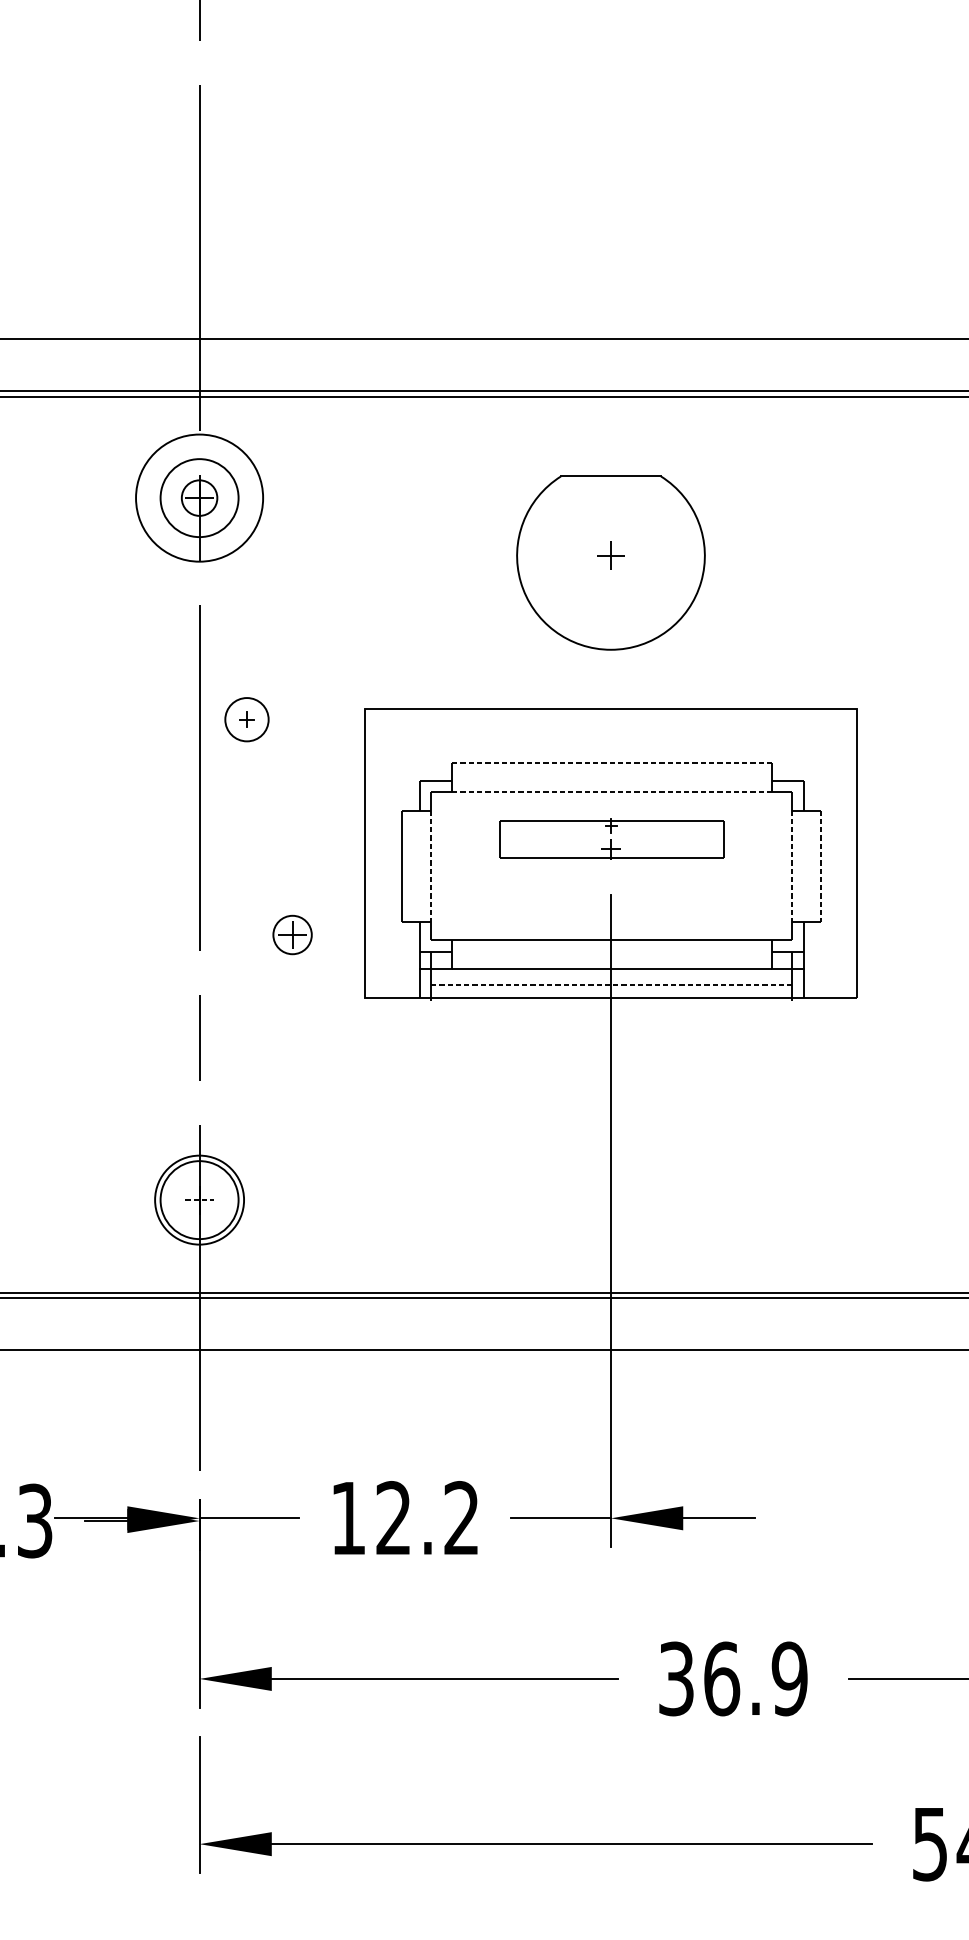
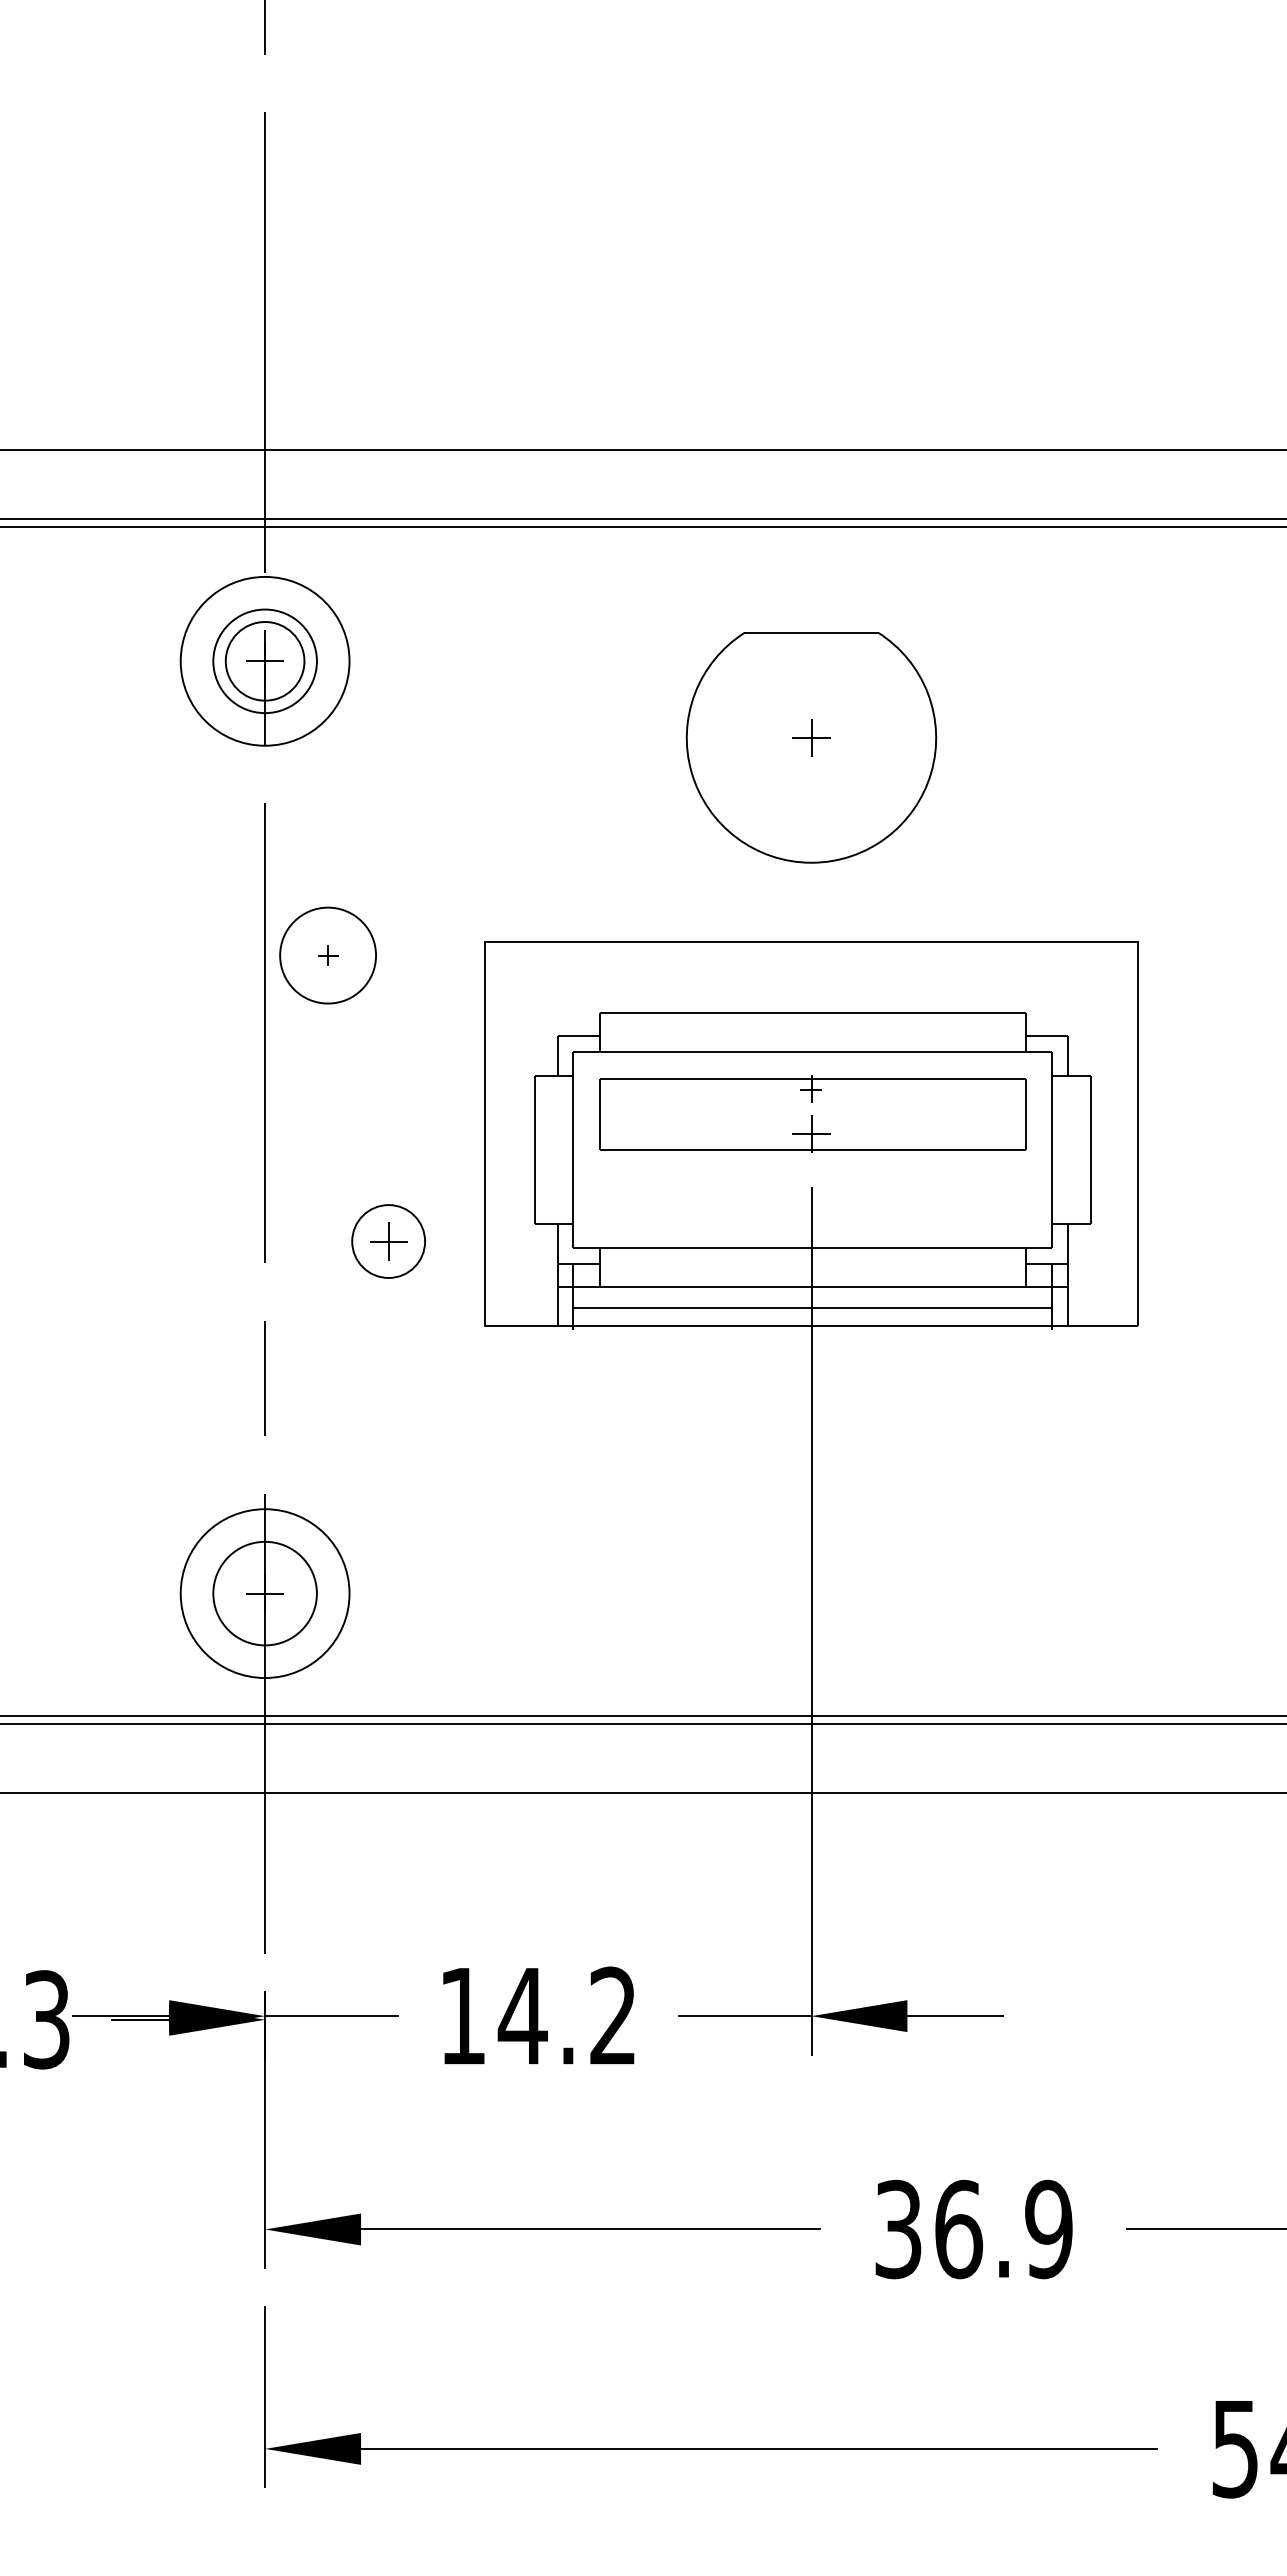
circle: (199, 498) -> (264, 661), size x1.67
circle: (247, 719) -> (328, 955), size x1.67
line: (611, 763) -> (812, 1013), dashed -> solid
line: (611, 791) -> (812, 1051), dashed -> solid
part: (611, 838) -> (812, 1113), size x1.43
line: (431, 866) -> (572, 1150), dashed -> solid
line: (792, 866) -> (1052, 1150), dashed -> solid
line: (821, 866) -> (1090, 1150), dashed -> solid
circle: (292, 934) -> (388, 1241), size x1.43
line: (611, 985) -> (812, 1308), dashed -> solid
circle: (199, 1200) -> (264, 1593), size x1.43
line: (199, 1200) -> (265, 1593), dashed -> solid
text: (393, 1517) -> (522, 2015), 12.2 -> 14.2

